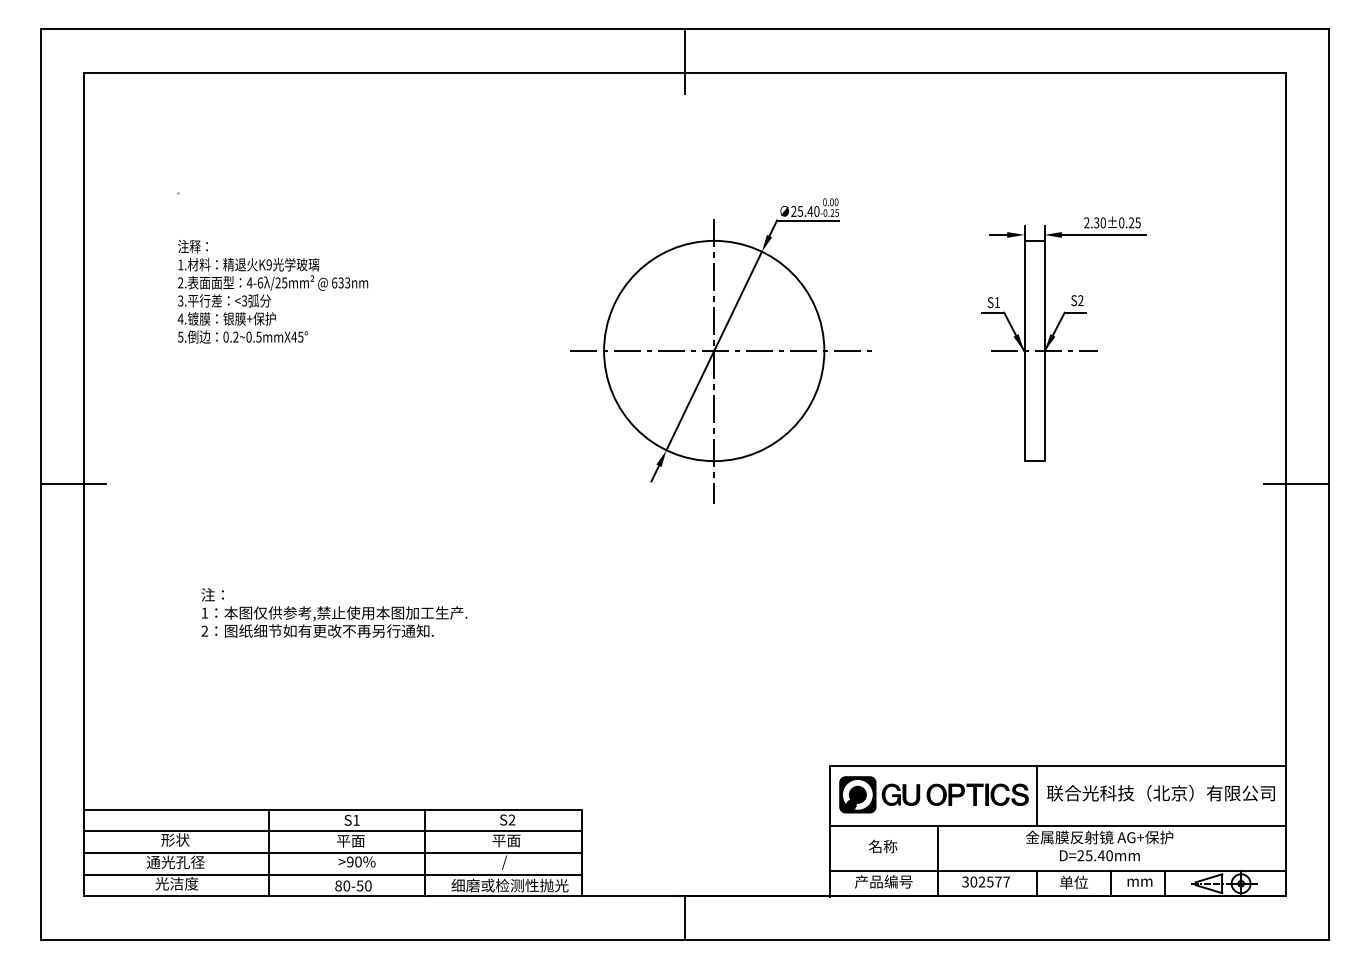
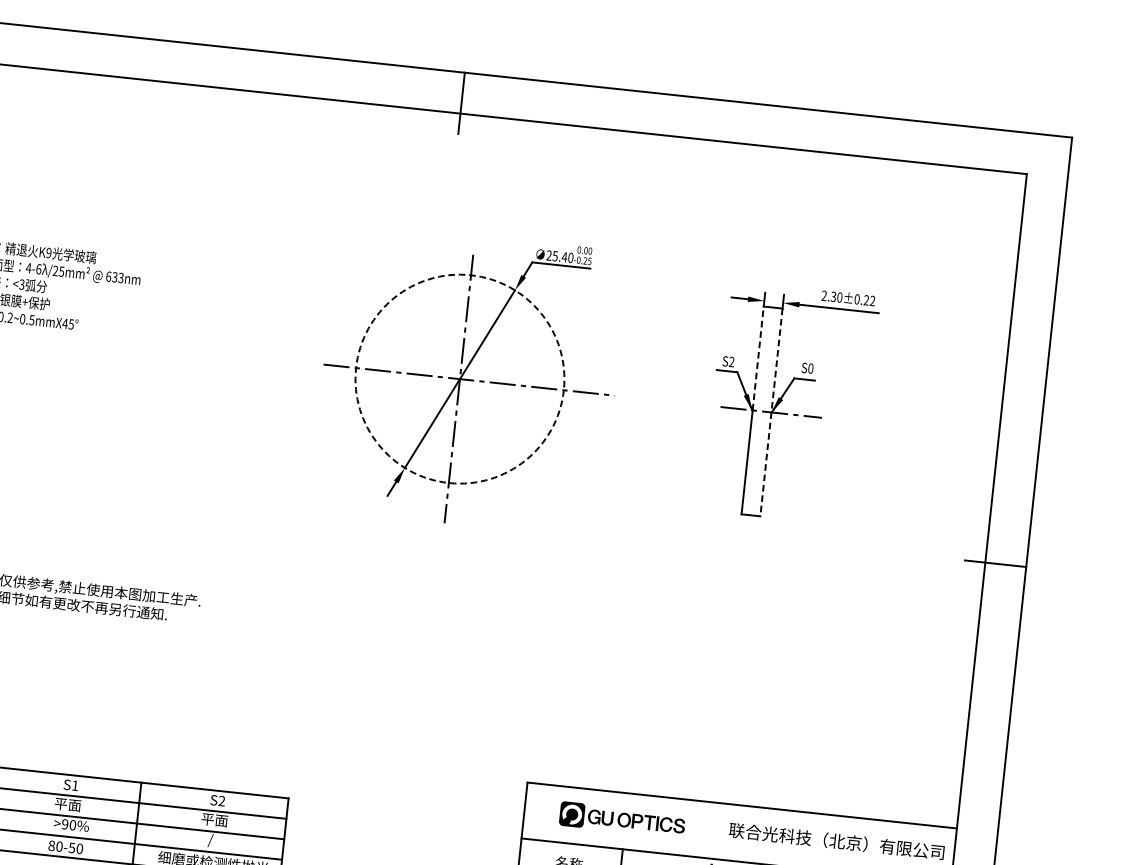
text: (1137, 222) -> (872, 300), 2.30±0.25 -> 2.30±0.22
line: (1024, 295) -> (758, 358), solid -> dashed
text: (1080, 300) -> (810, 368), S2 -> S0
text: (996, 302) -> (731, 361), S1 -> S2
circle: (714, 350) -> (460, 378), solid -> dashed
line: (1044, 351) -> (771, 412), solid -> dashed
part: (933, 794) -> (622, 819), size x0.7
line: (1036, 795) -> (719, 830), removed

